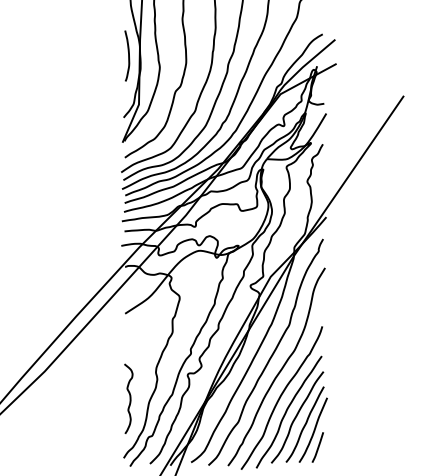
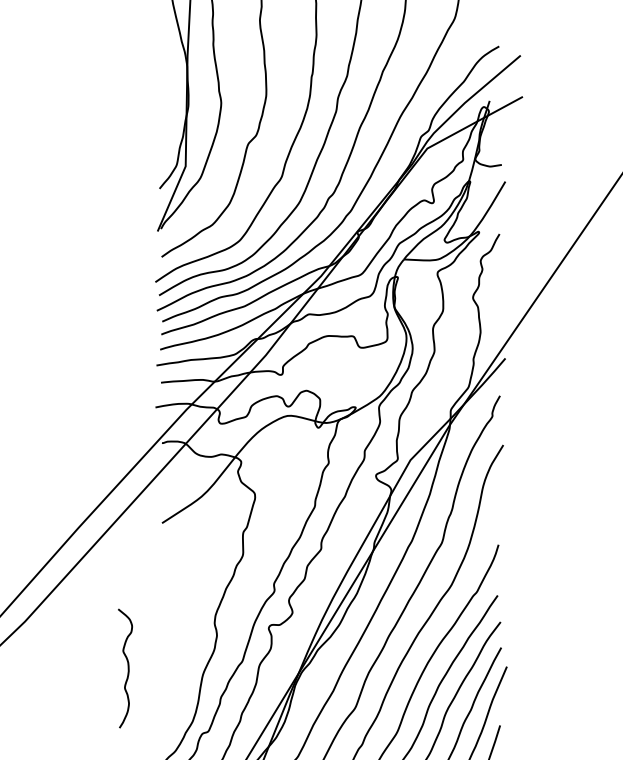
curve: (128, 55) -> (167, 82), removed
curve: (129, 398) -> (126, 667), moved

